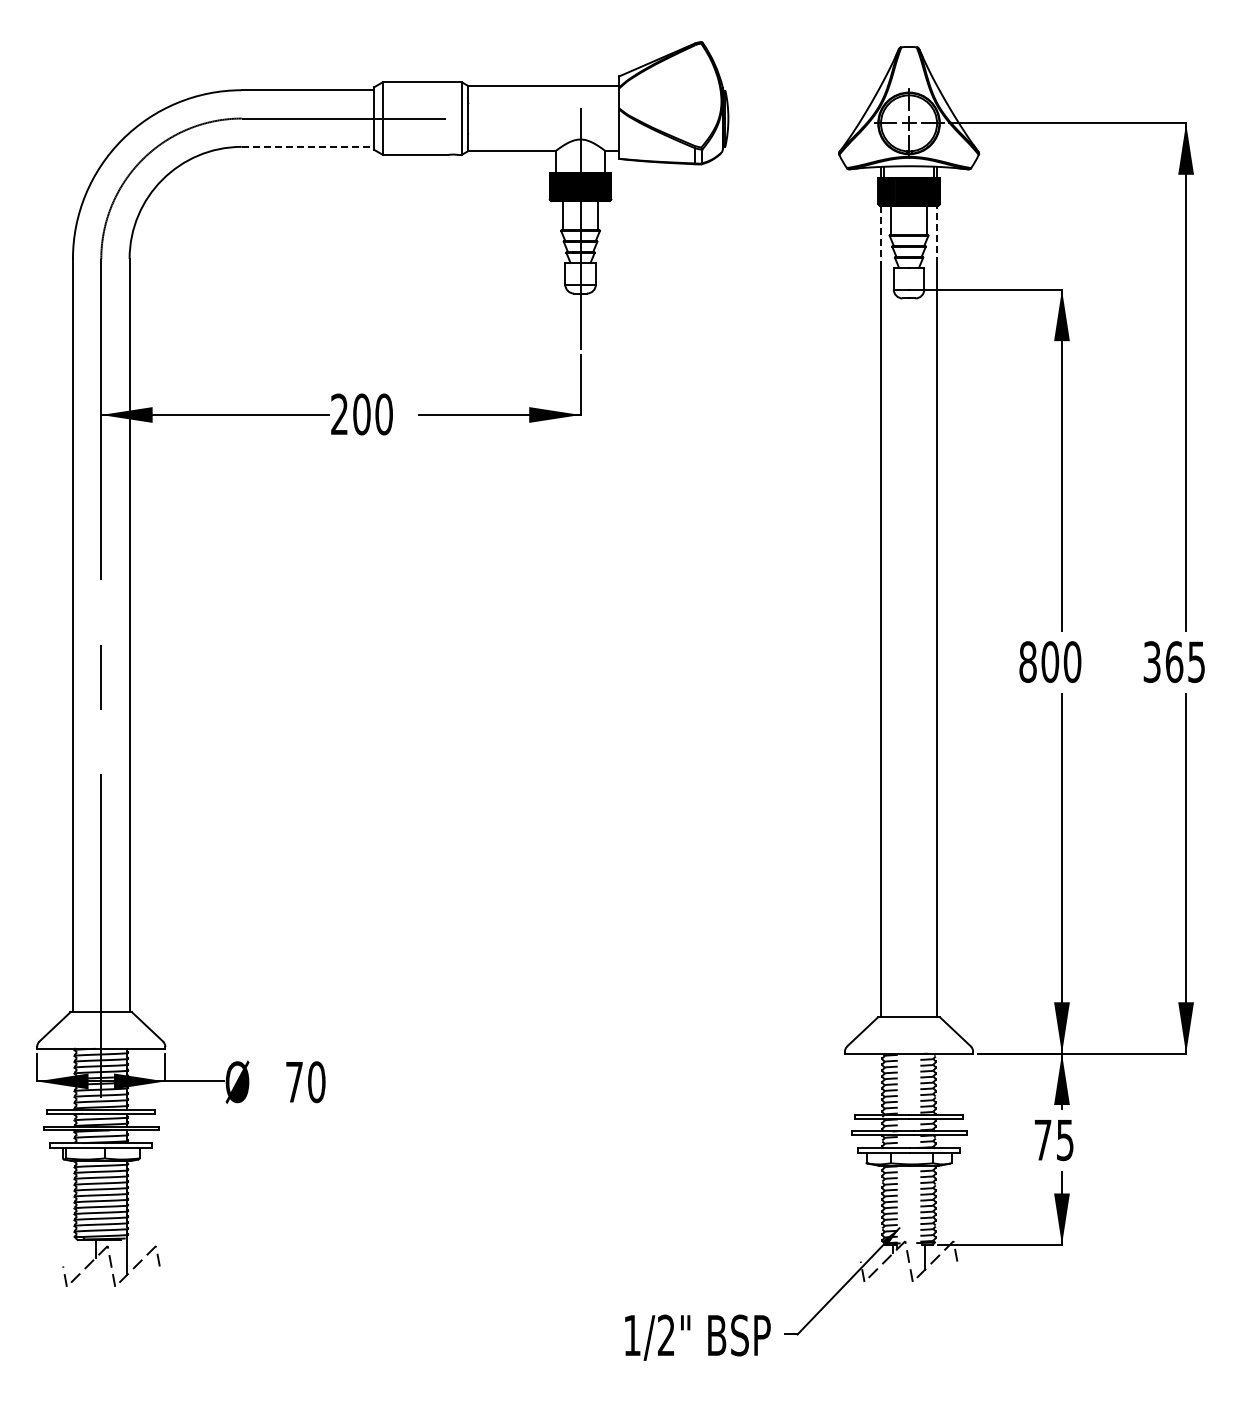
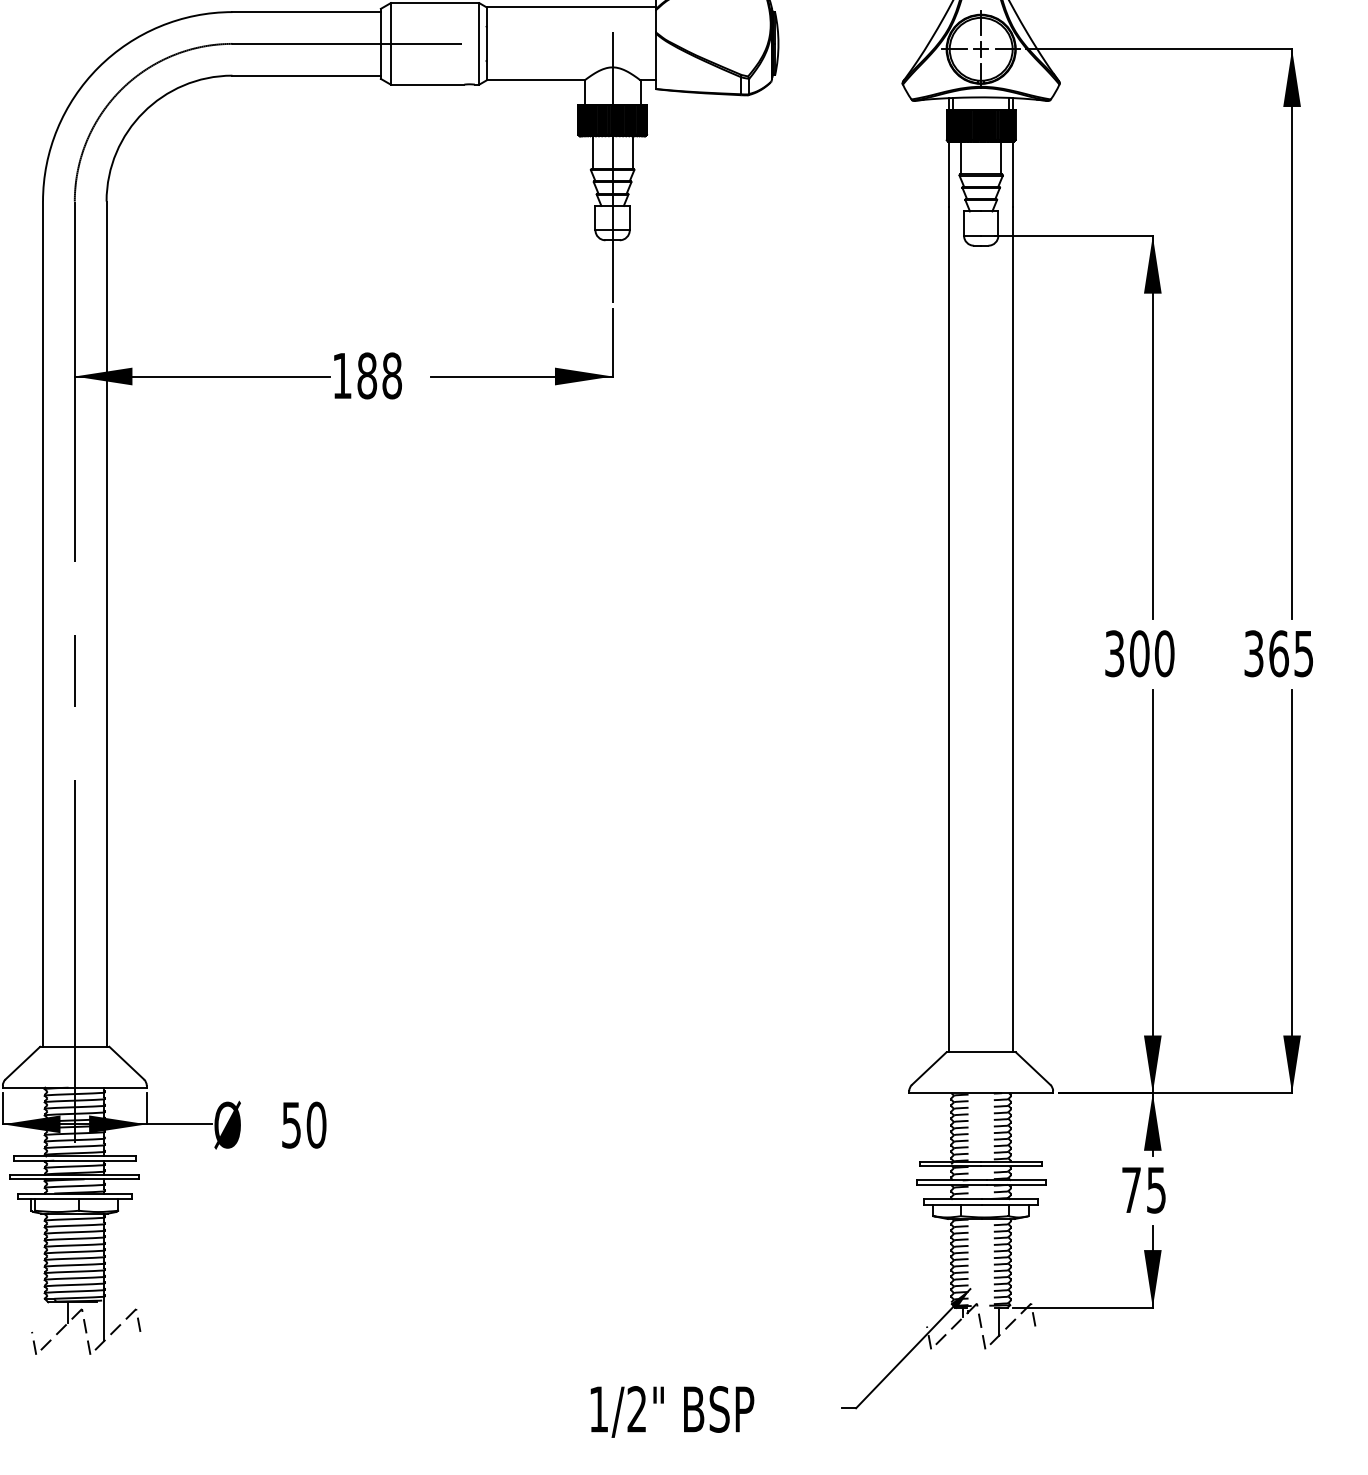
line: (308, 146) -> (307, 75), dashed -> solid
line: (937, 234) -> (1013, 173), dashed -> solid
line: (880, 235) -> (949, 175), dashed -> solid
text: (361, 414) -> (366, 375), 200 -> 188
text: (1027, 661) -> (1114, 653), 800 -> 300
text: (294, 1082) -> (291, 1125), 70 -> 50
text: (697, 1337) -> (672, 1411), moved

